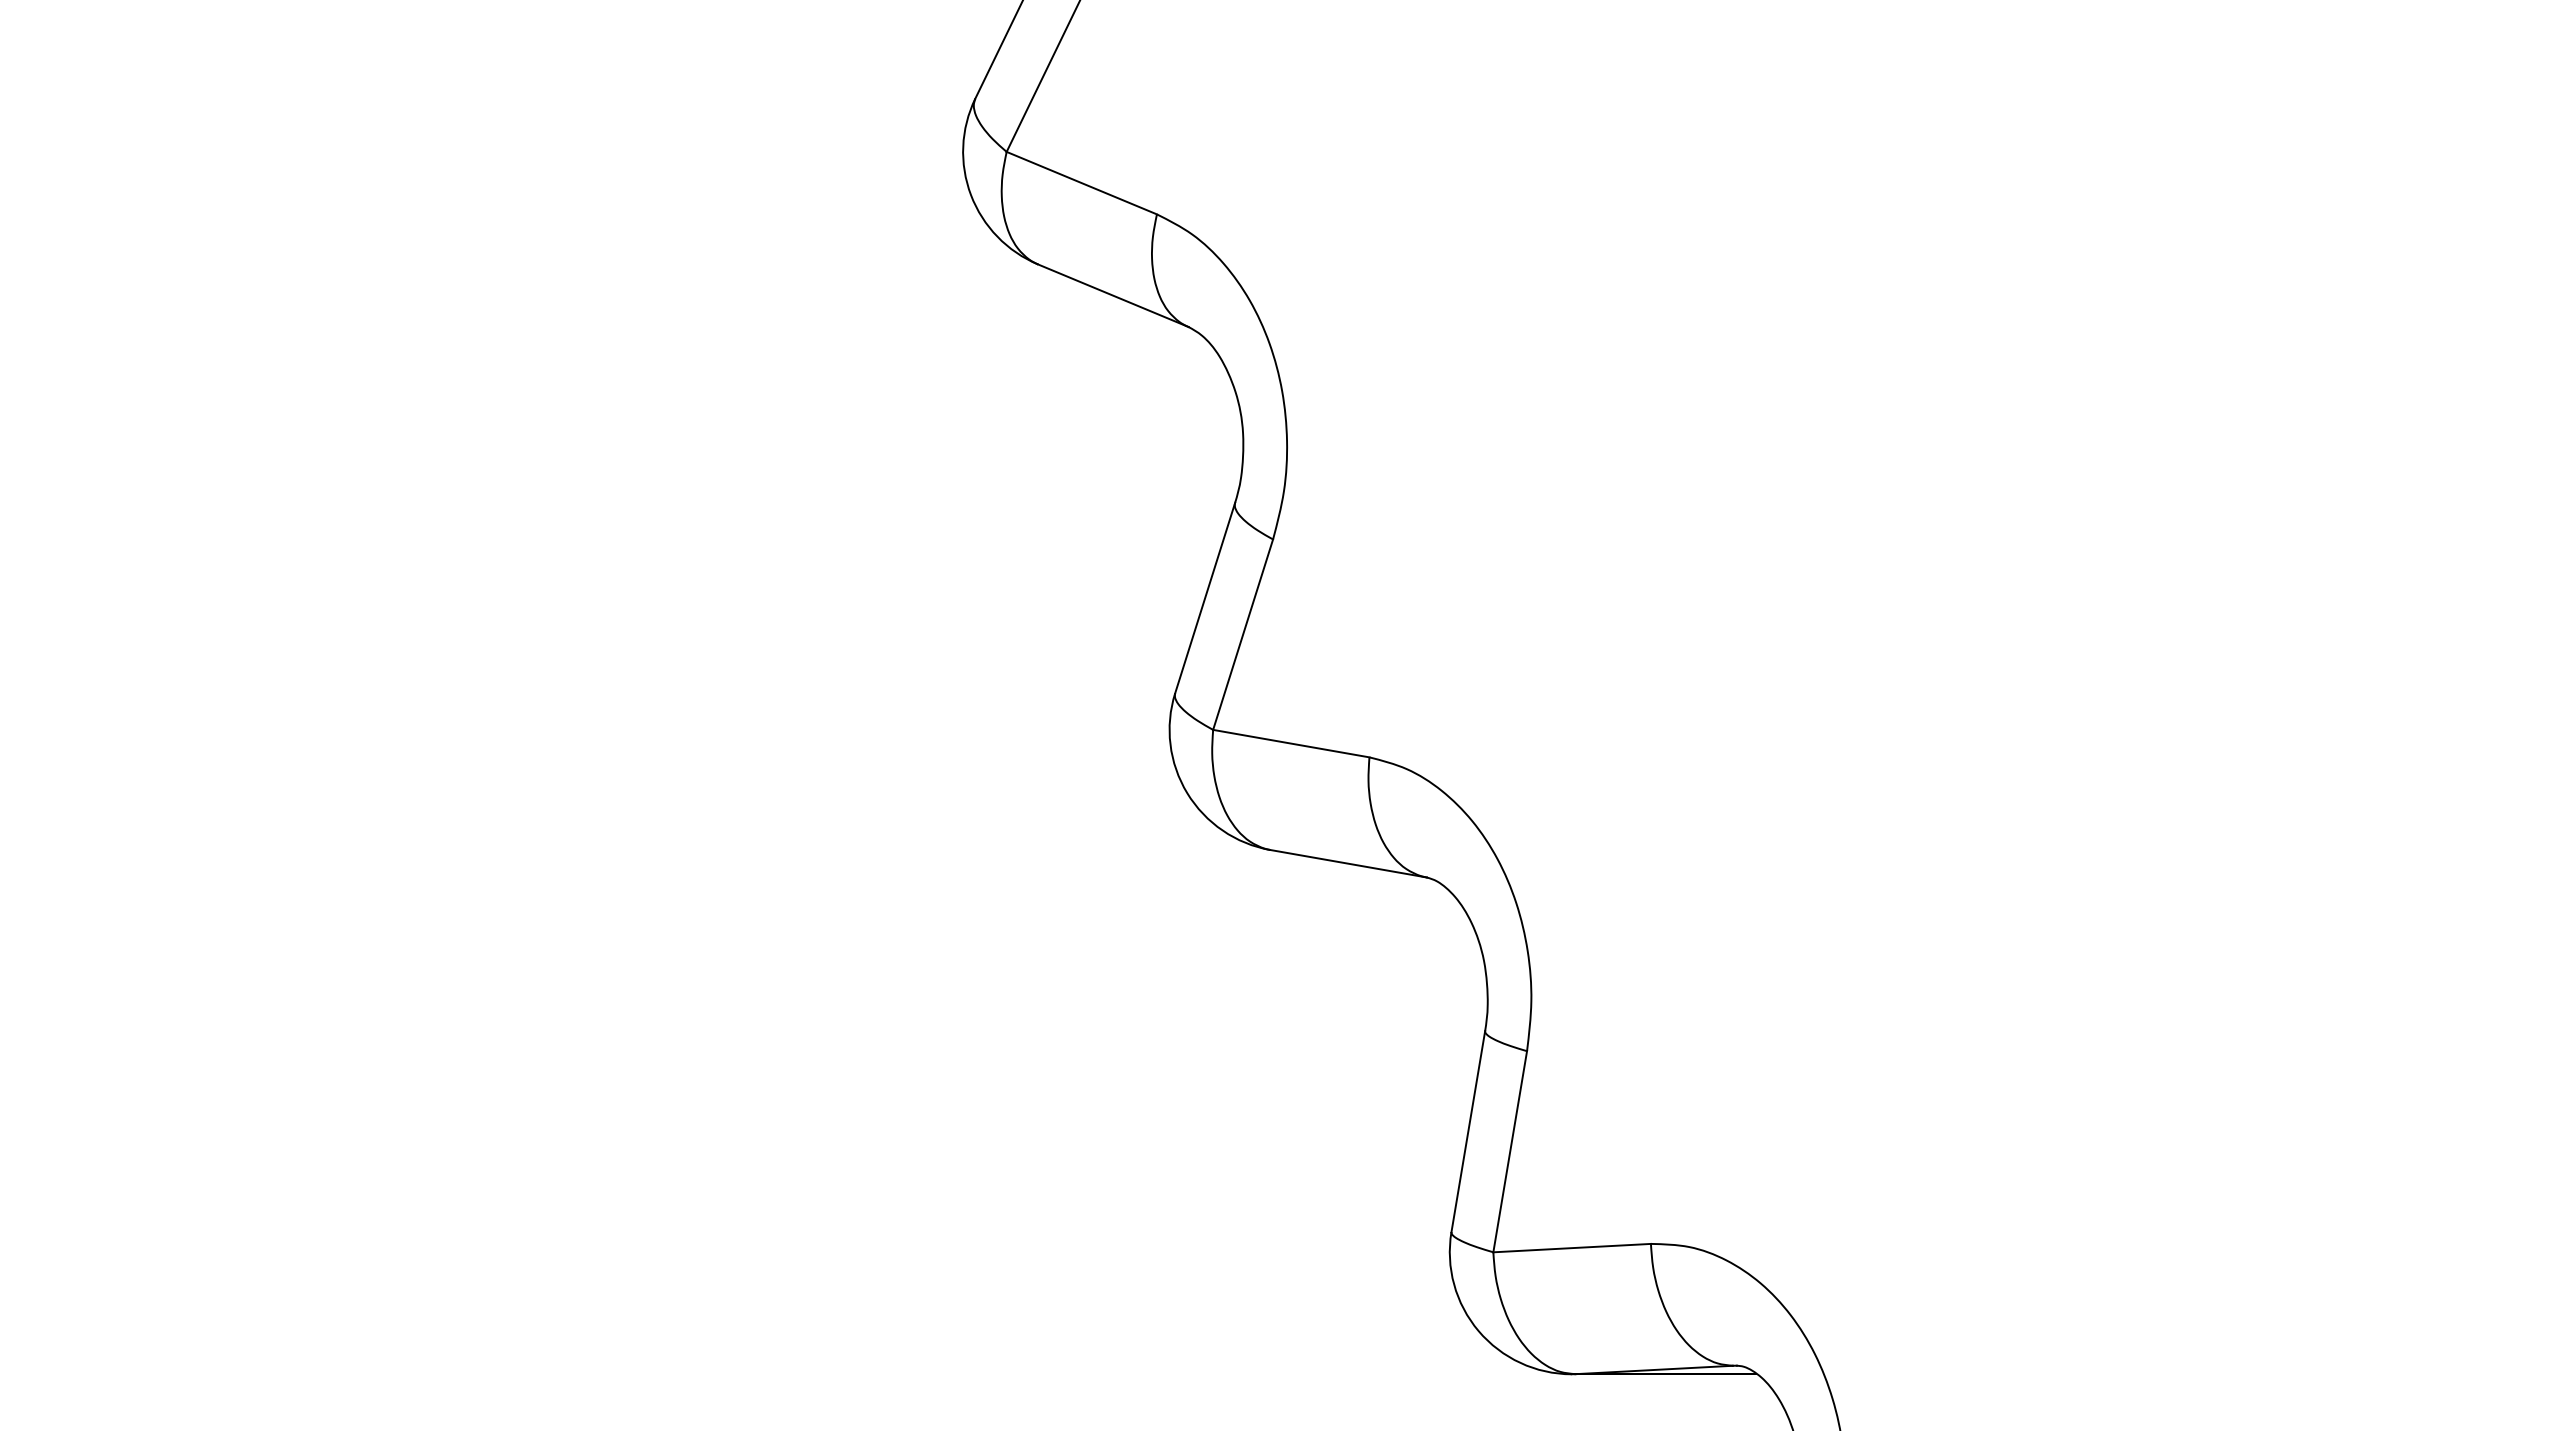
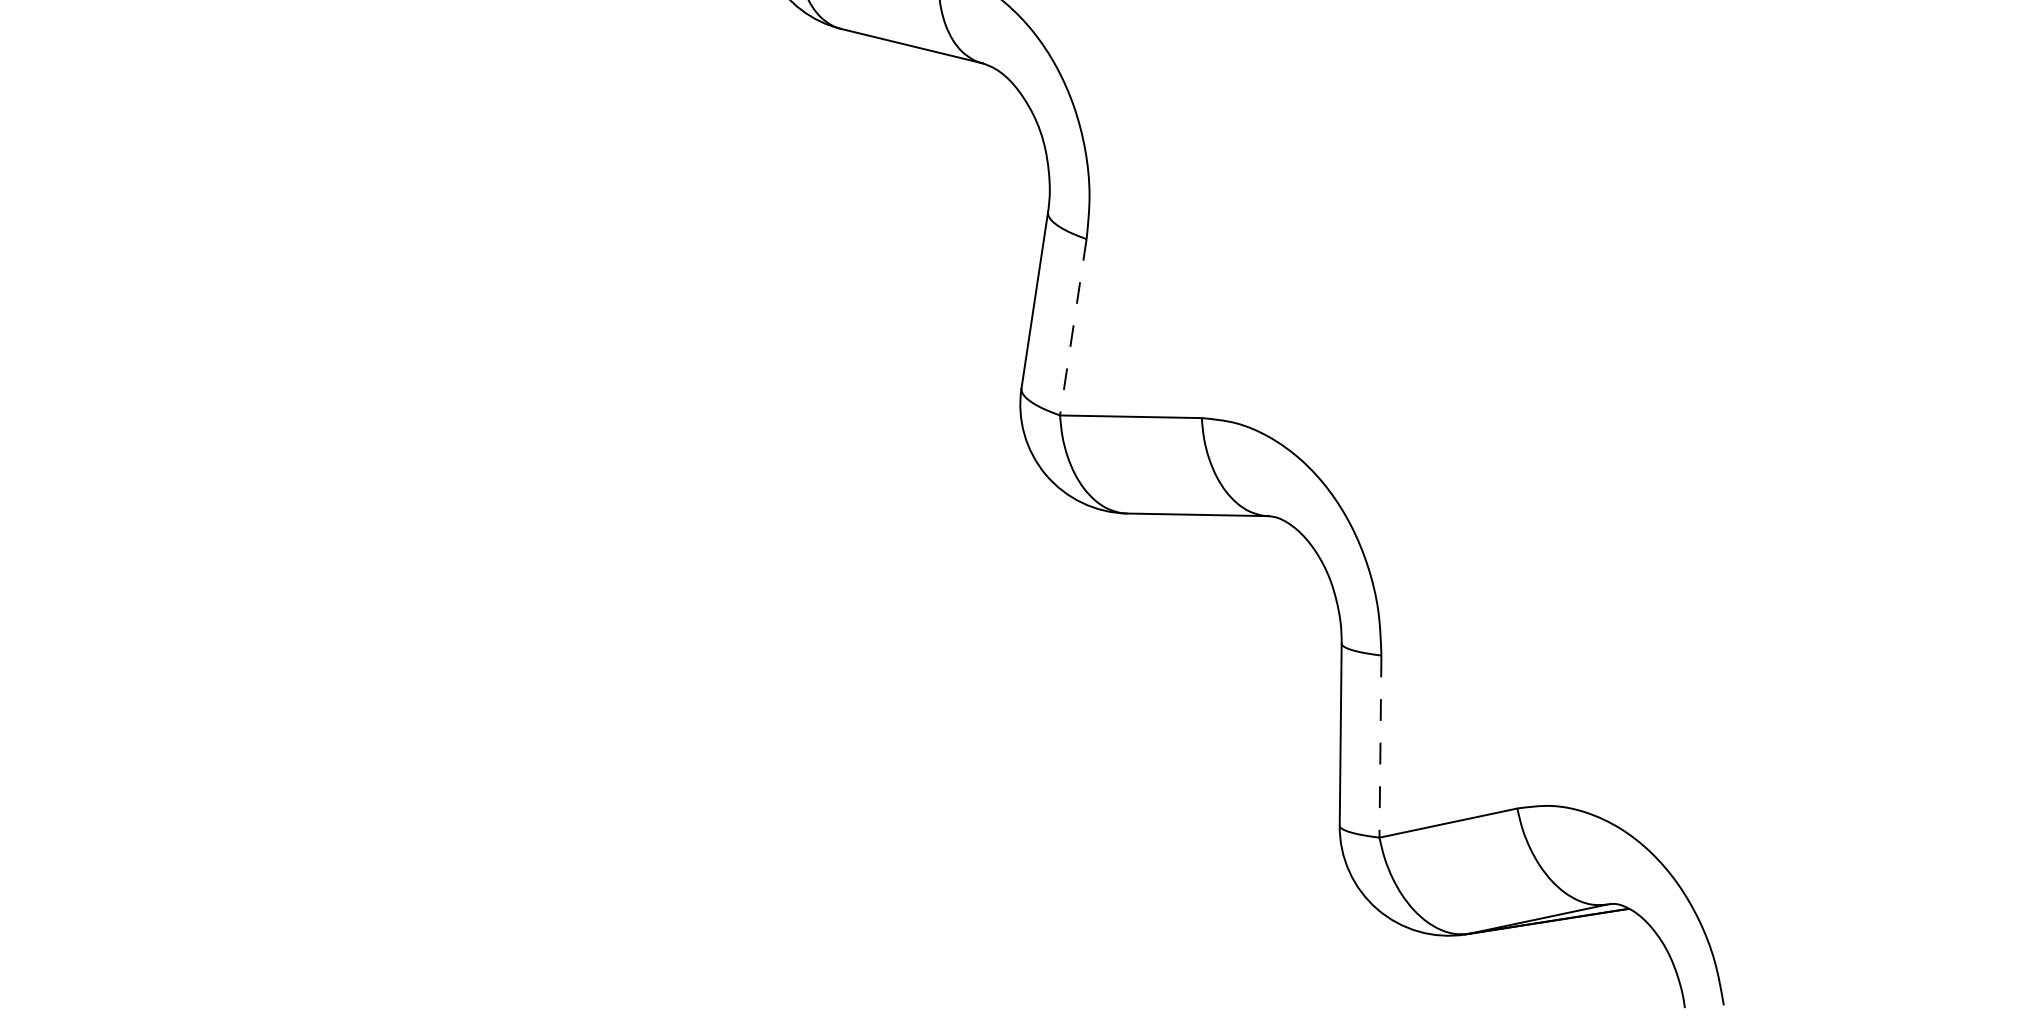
line: (1243, 634) -> (1073, 327), solid -> dashed
line: (1510, 1151) -> (1380, 746), solid -> dashed

